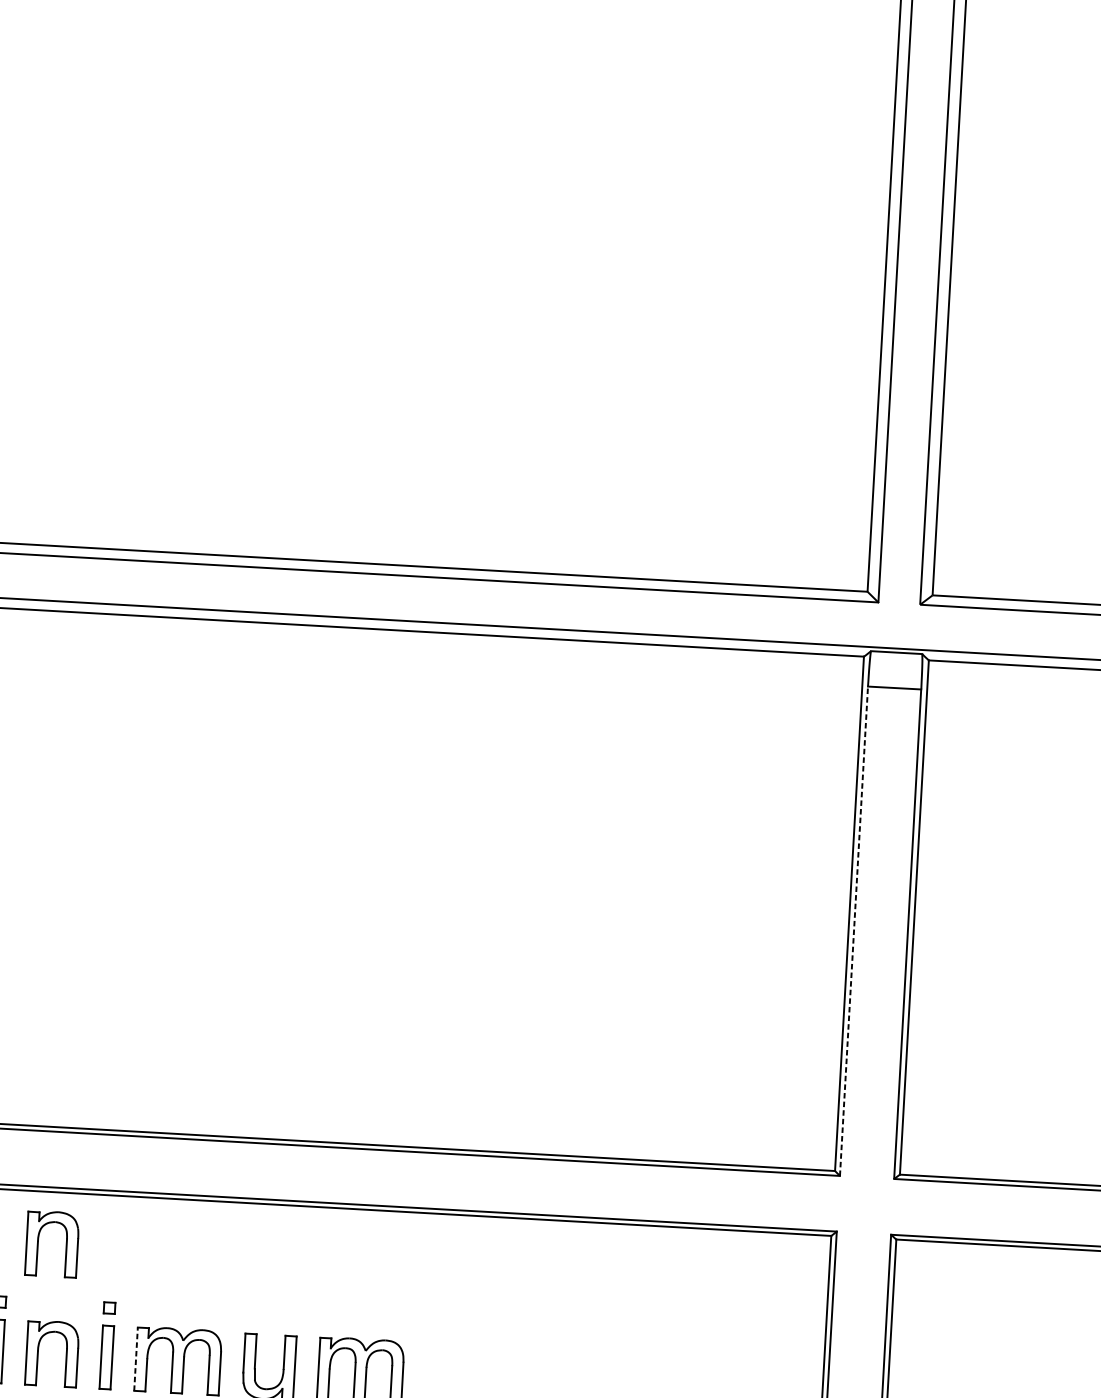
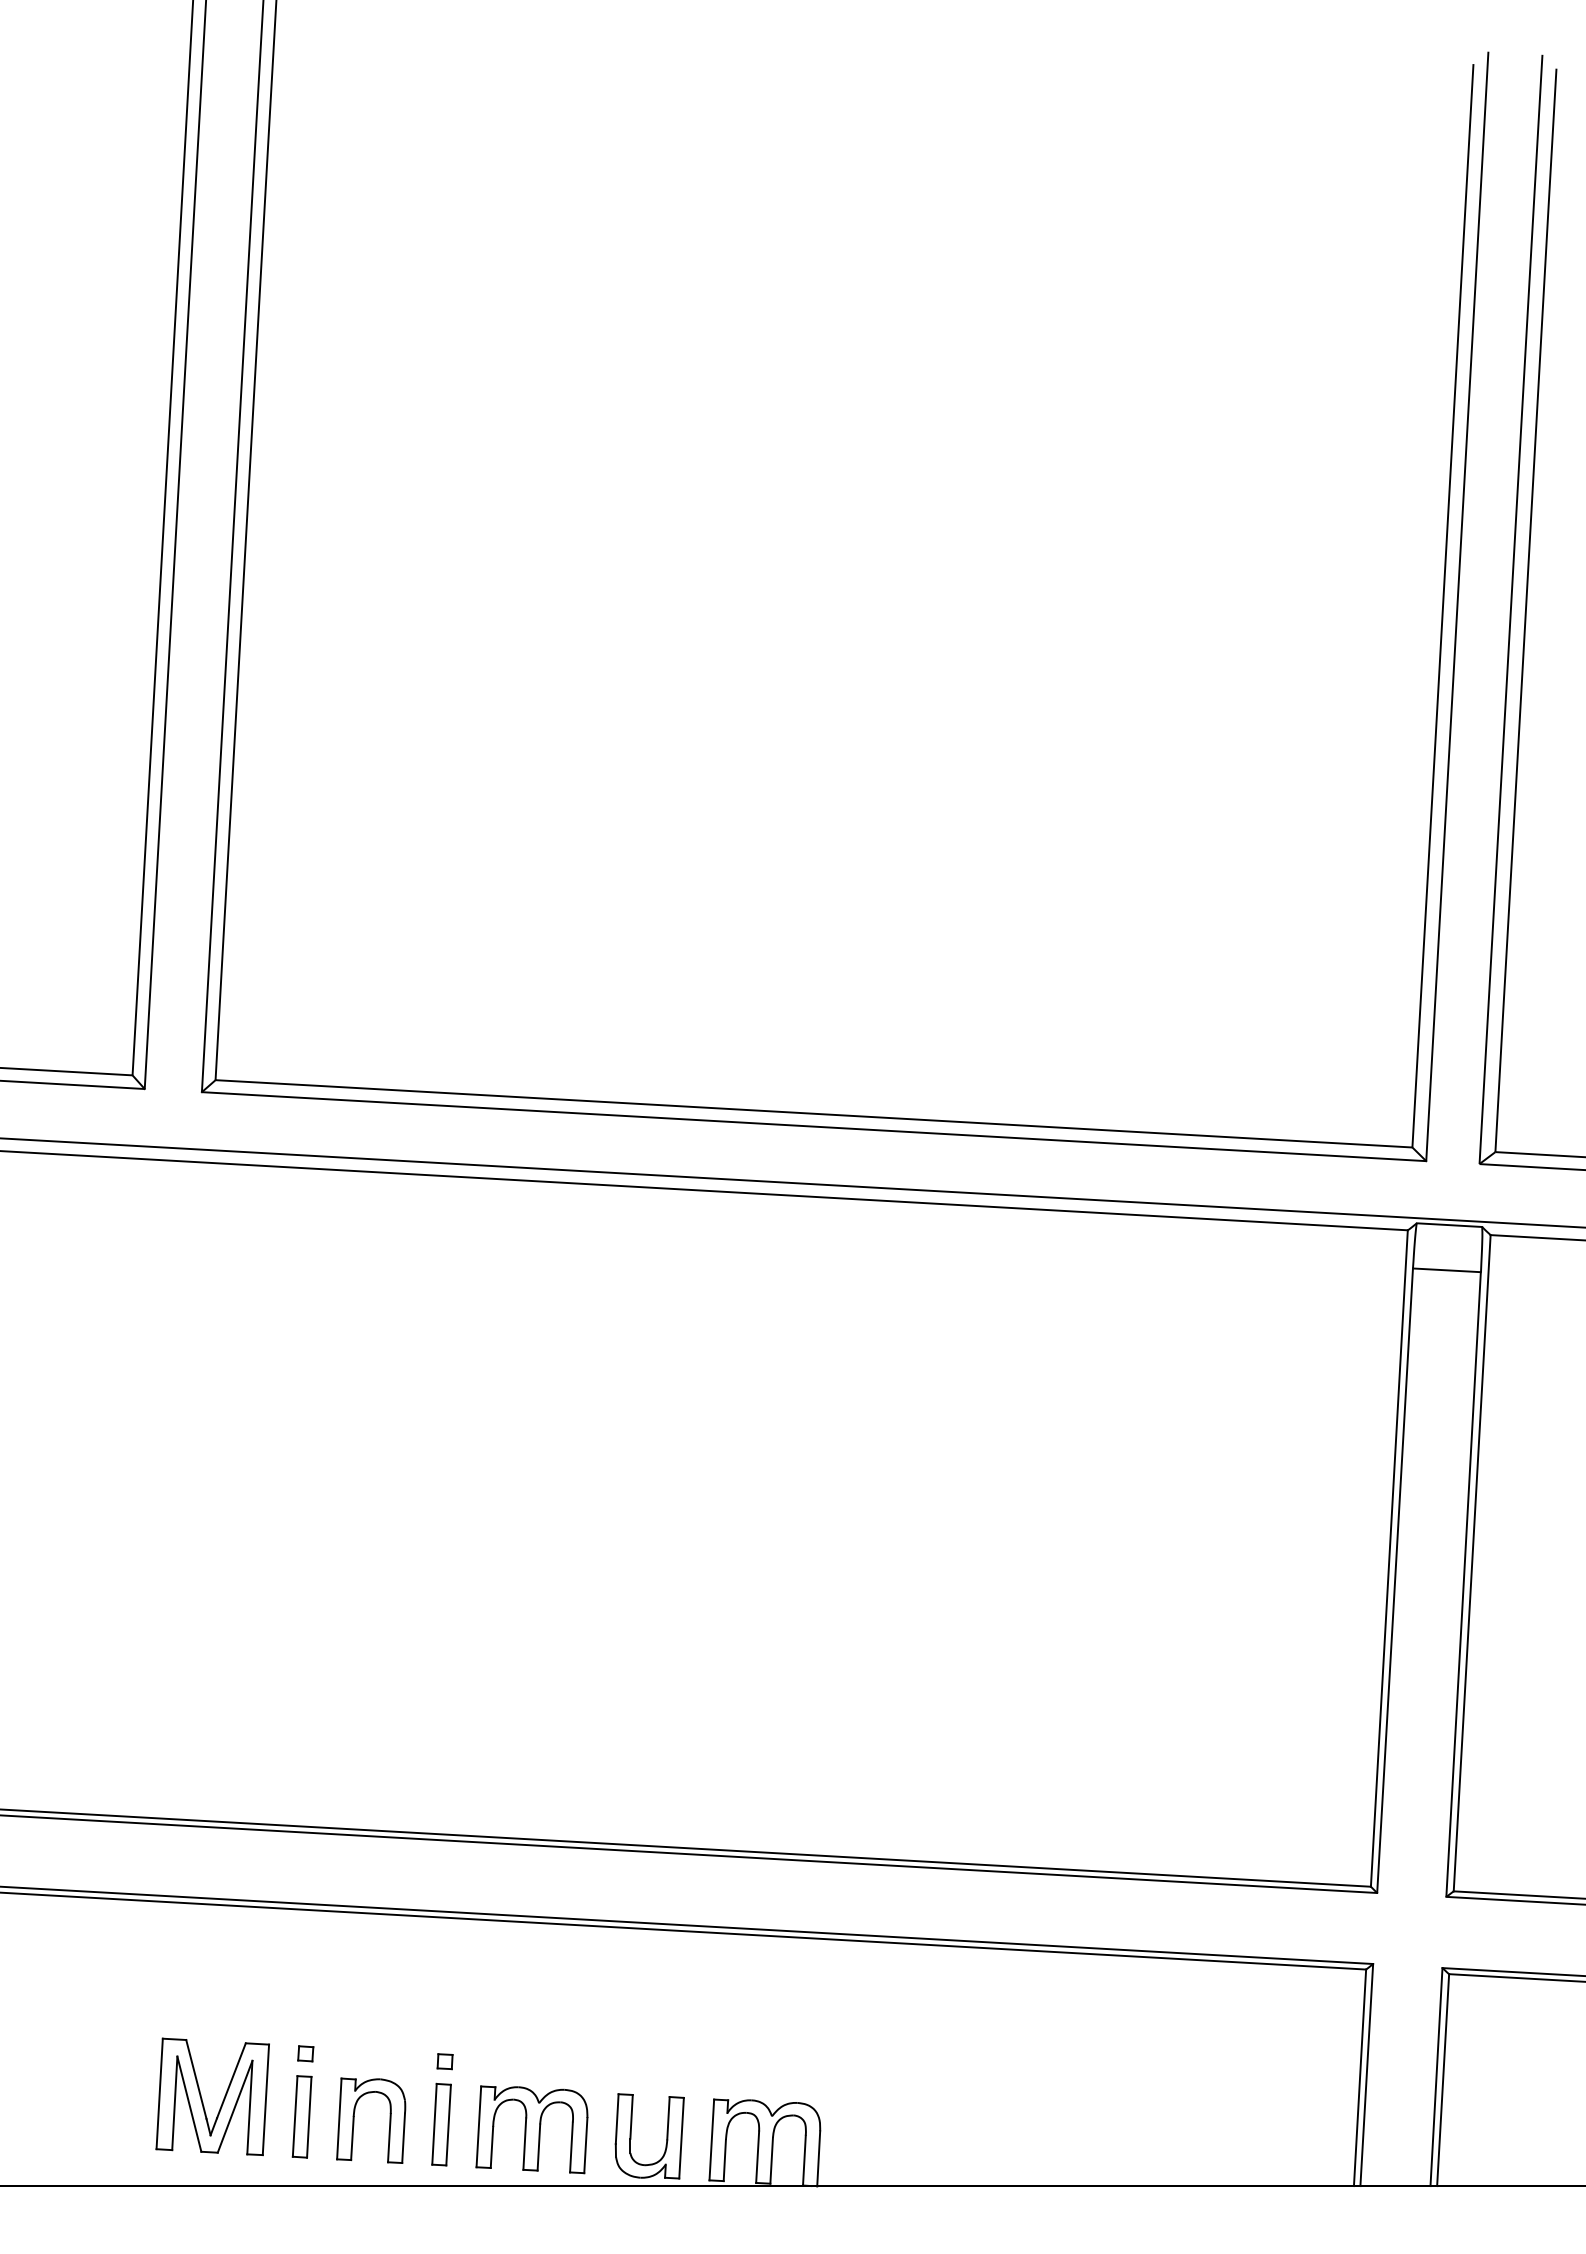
line: (854, 931) -> (1395, 1581), dashed -> solid
part: (38, 1244) -> (354, 1980), removed
line: (135, 1358) -> (478, 2126), dashed -> solid

